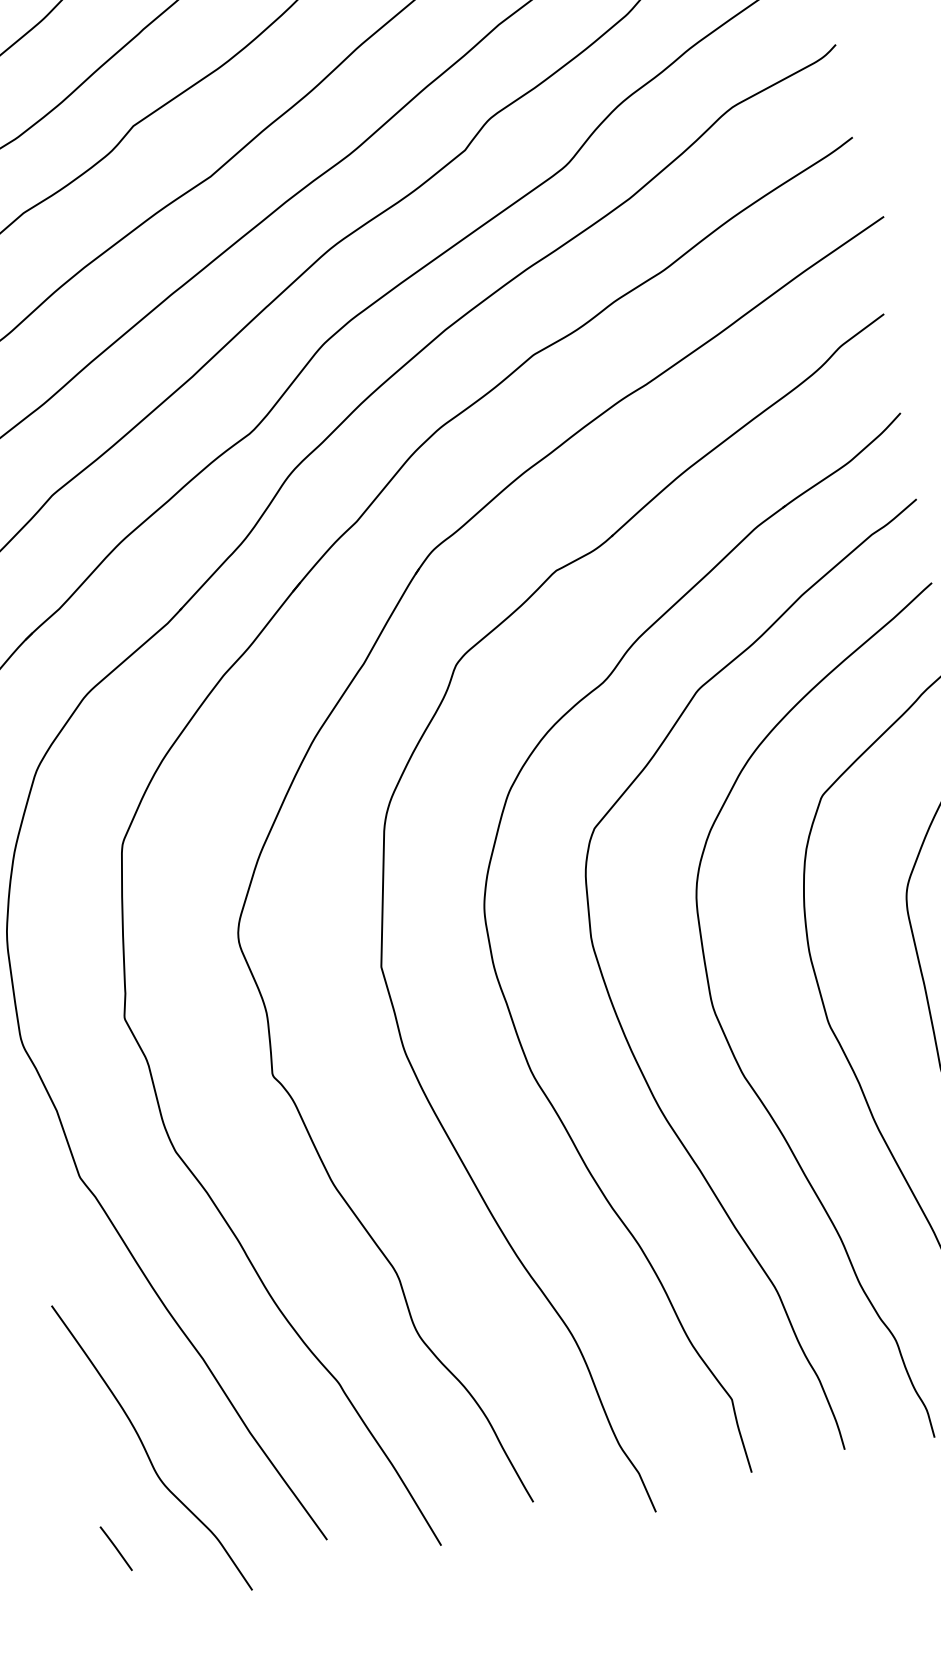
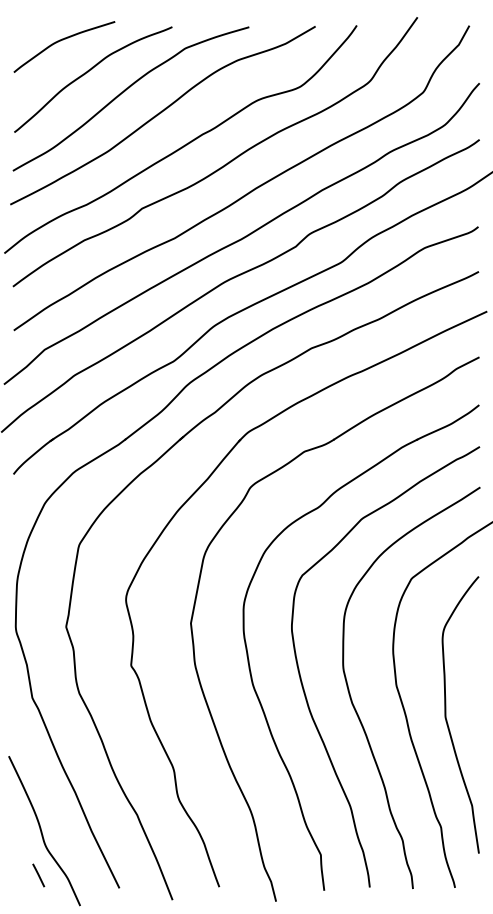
line: (115, 1548) -> (38, 875), moved

